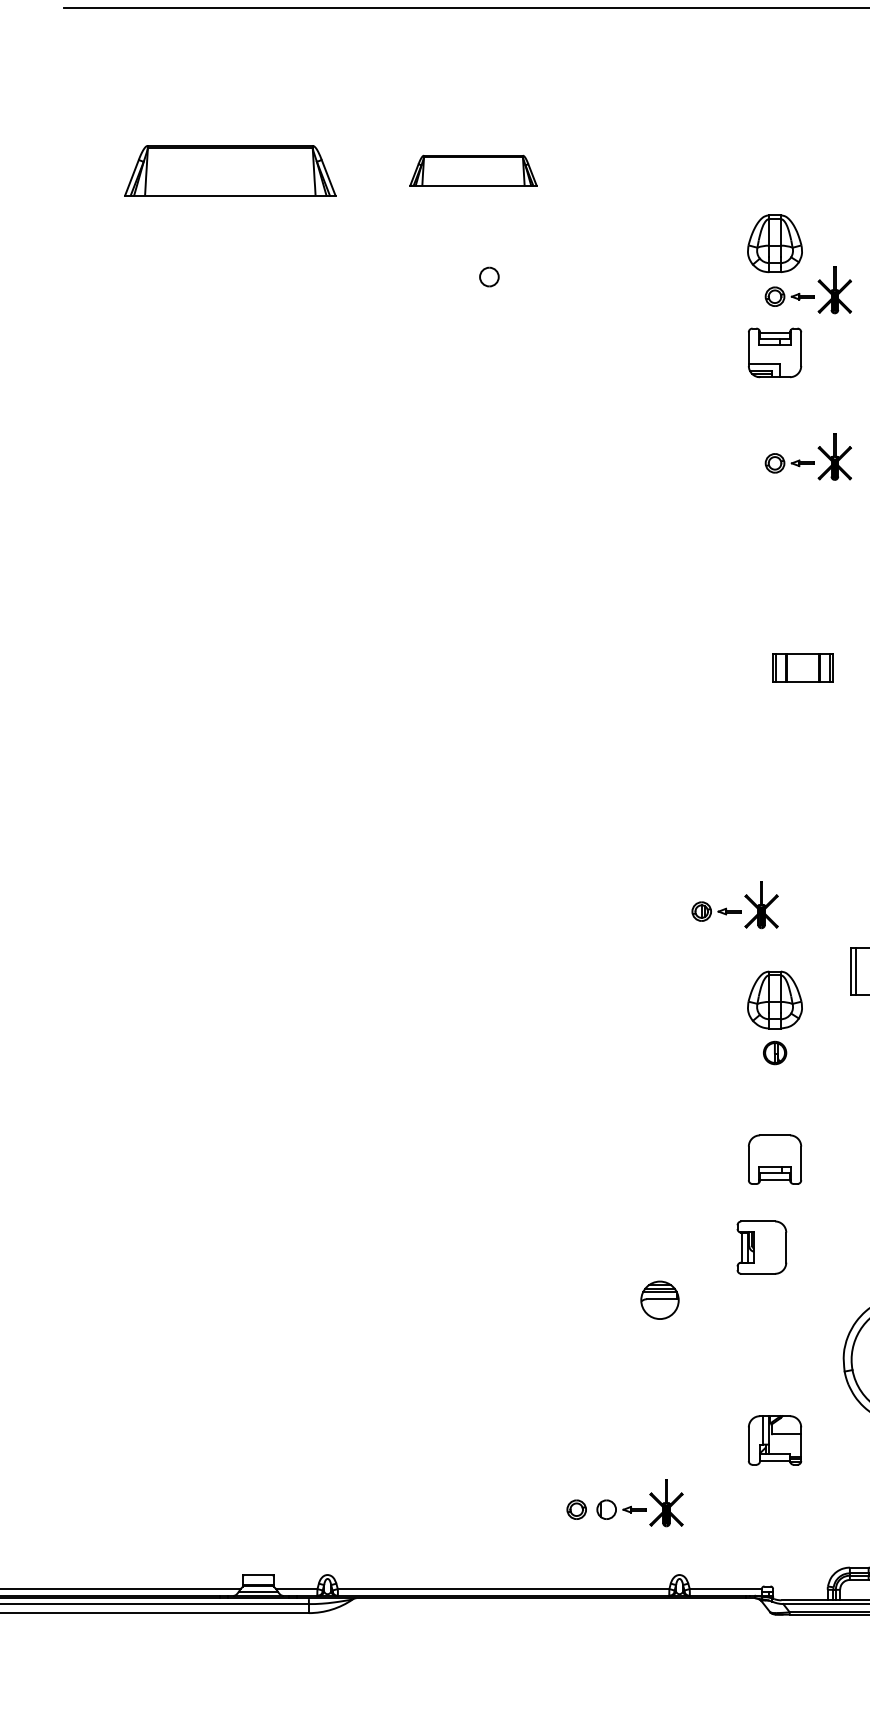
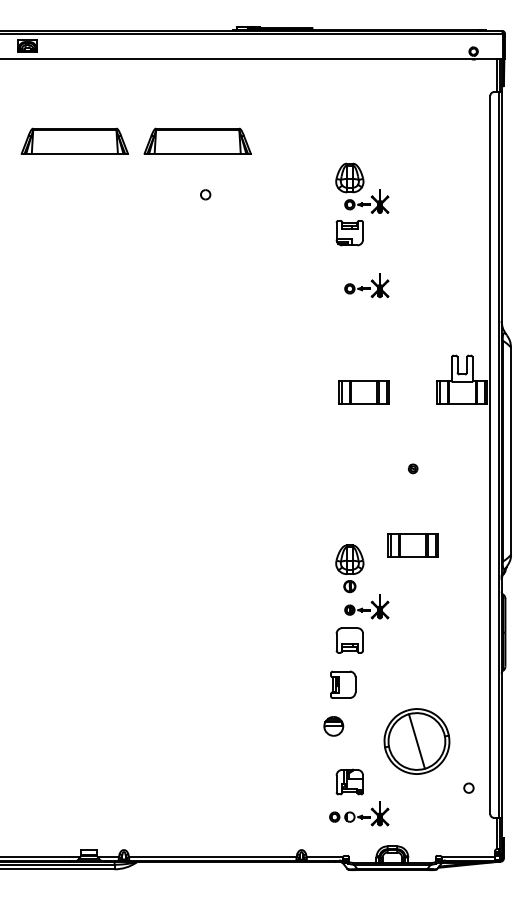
part: (473, 169) -> (197, 140), size x1.67
part: (802, 668) -> (363, 392), size x1.67
part: (734, 904) -> (366, 606), moved
part: (659, 1300) -> (333, 726), moved
part: (625, 1502) -> (359, 813), moved

